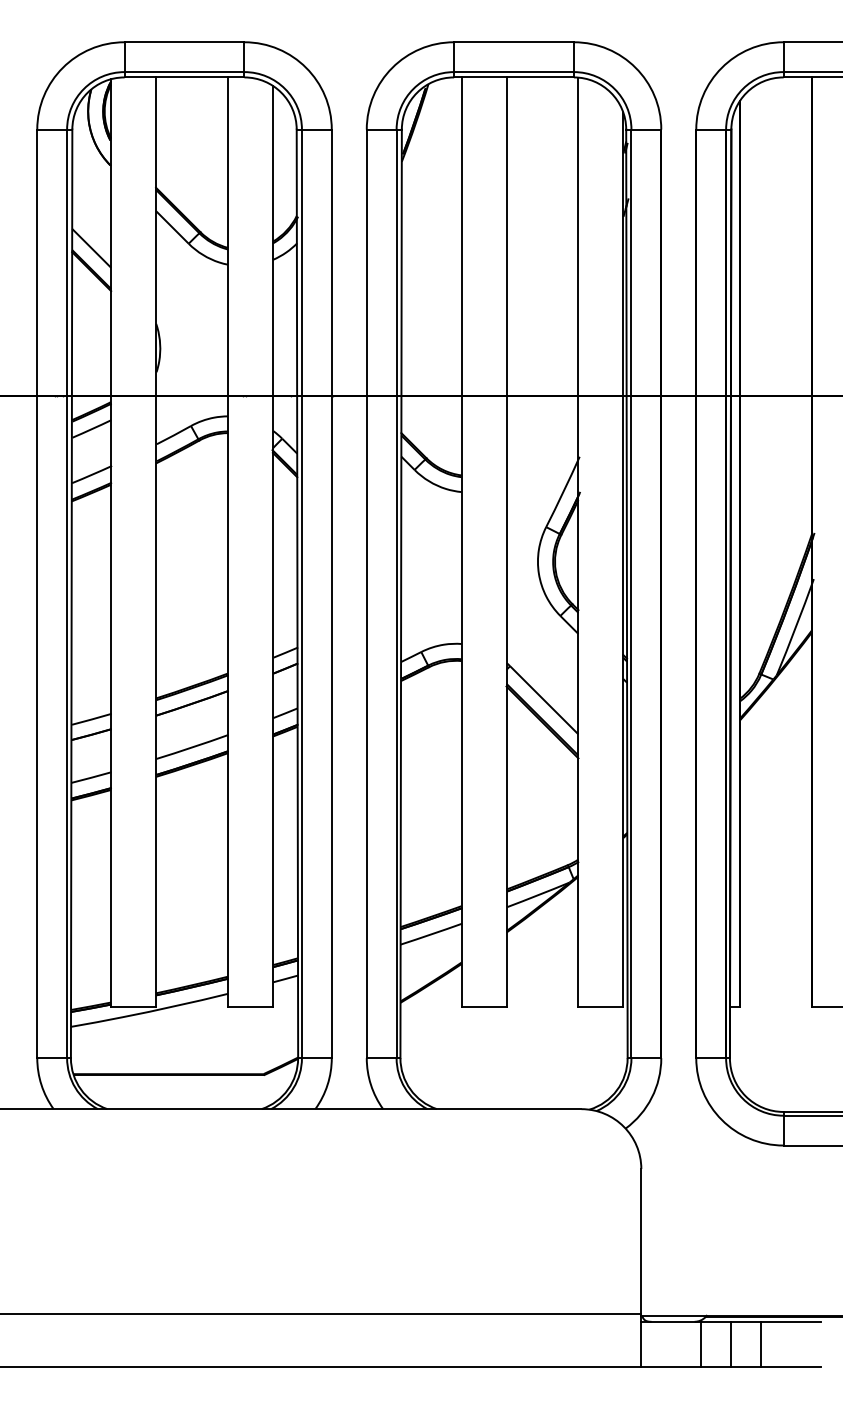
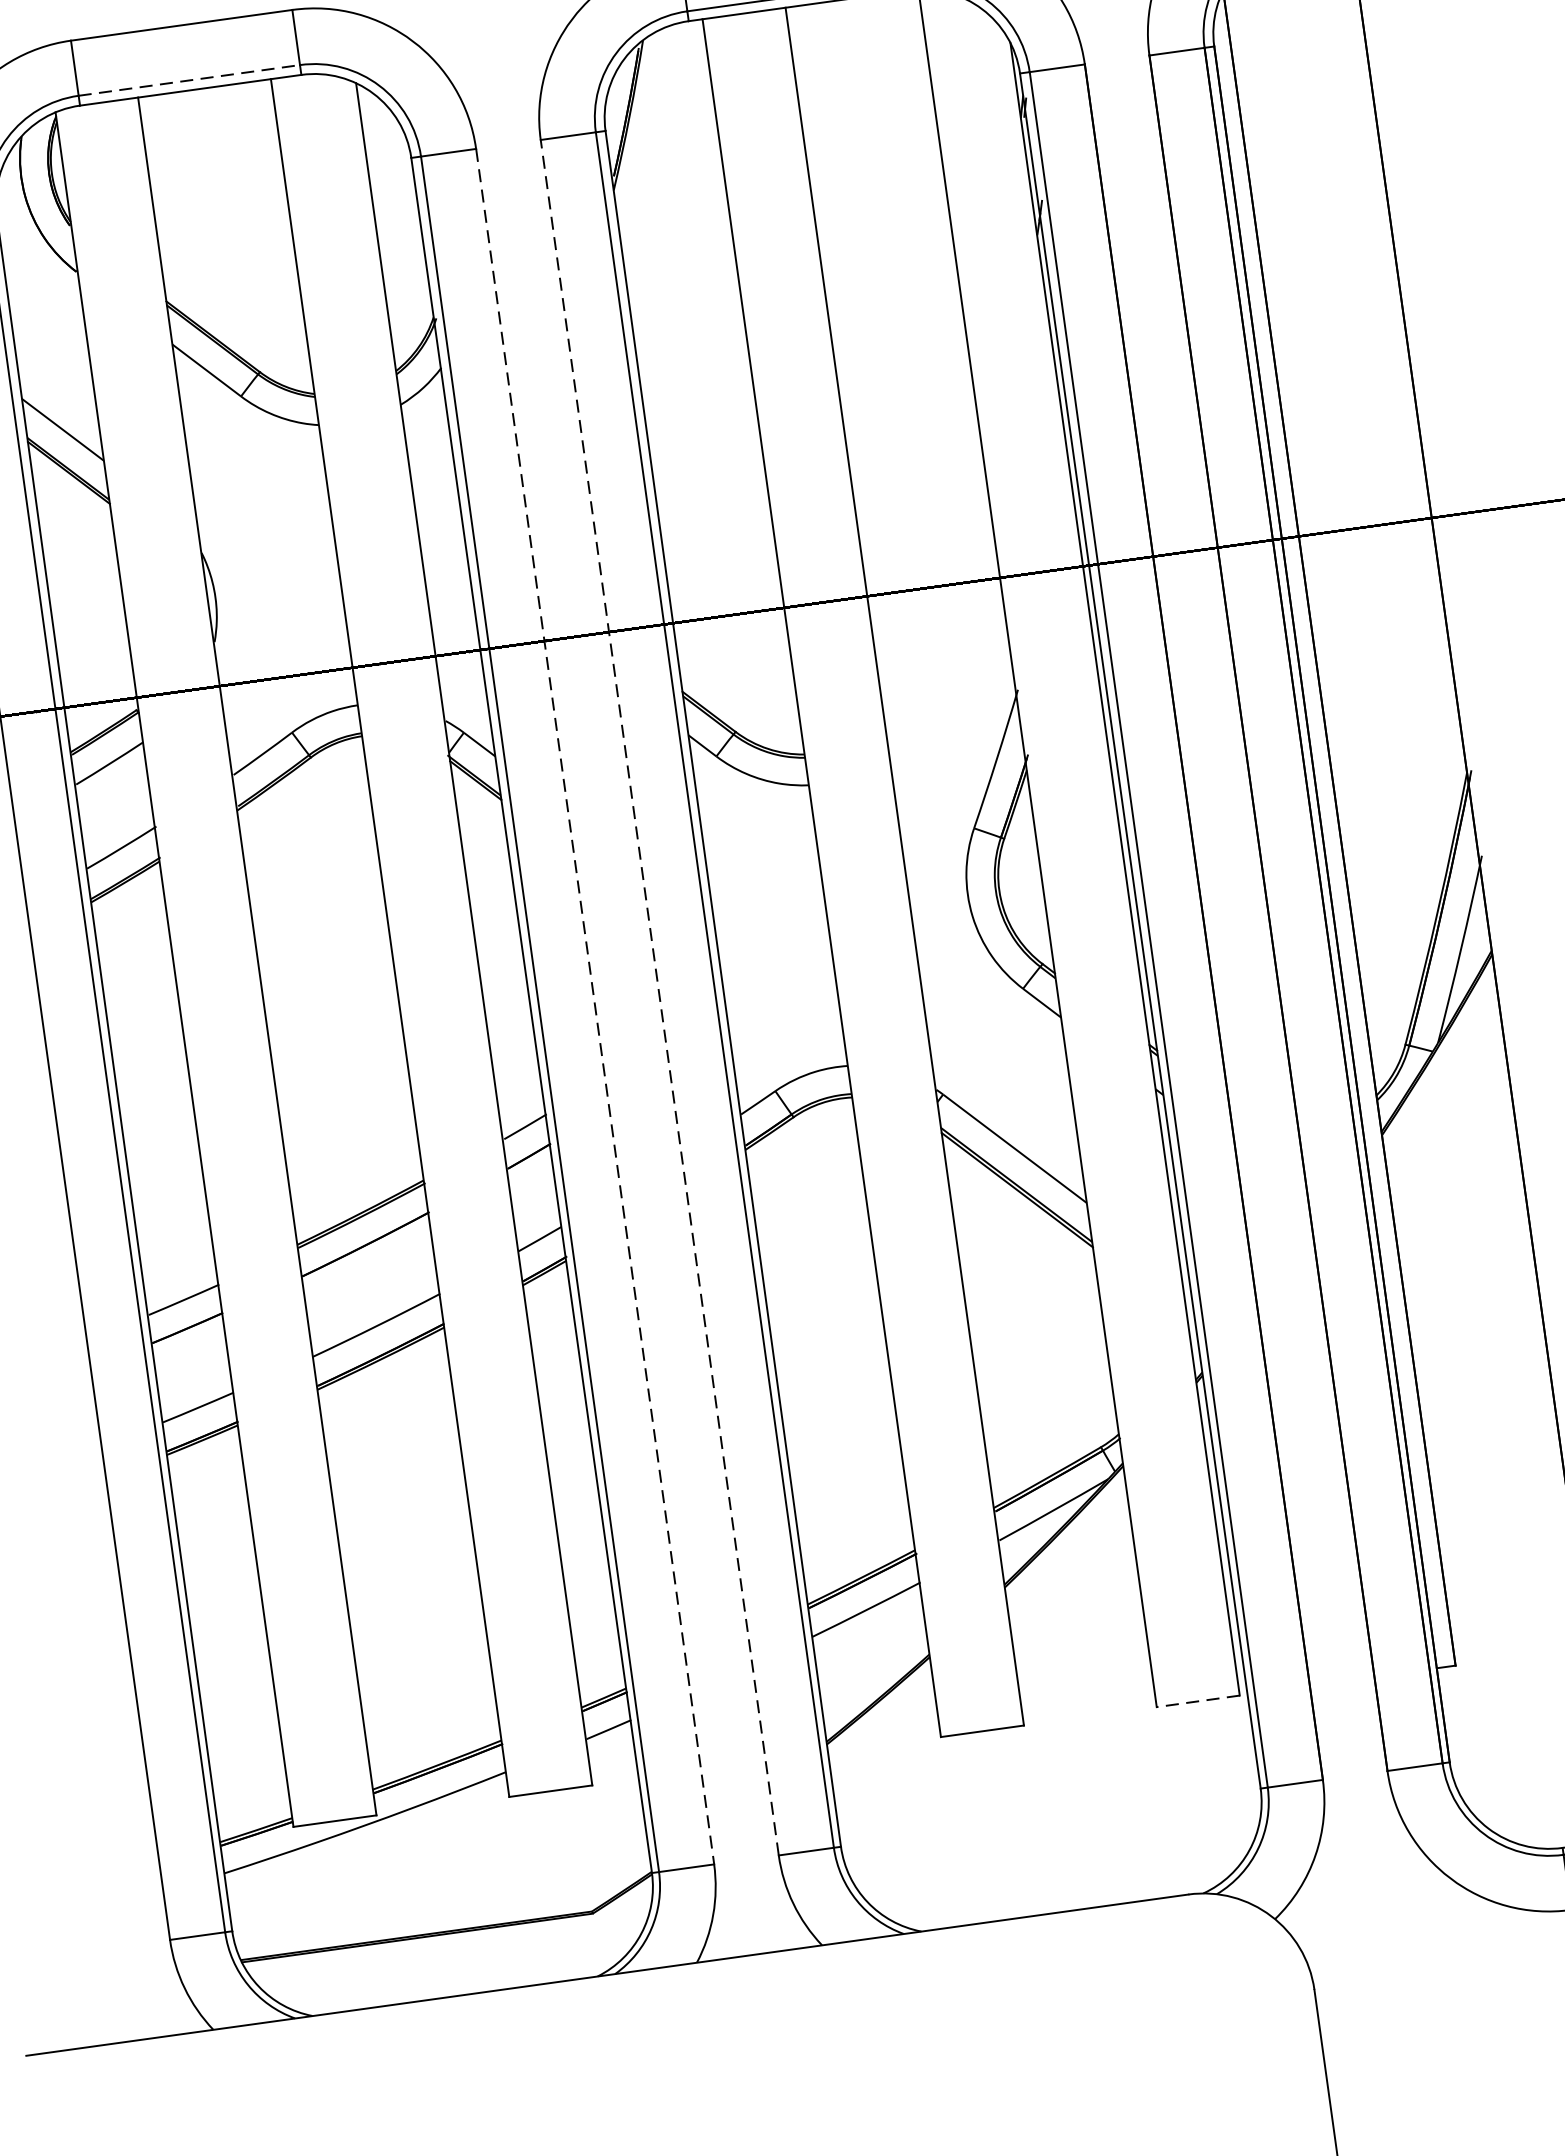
line: (184, 72) -> (189, 81), solid -> dashed
line: (366, 593) -> (659, 997), solid -> dashed
line: (331, 594) -> (594, 1007), solid -> dashed
line: (600, 1007) -> (1197, 1701), solid -> dashed

